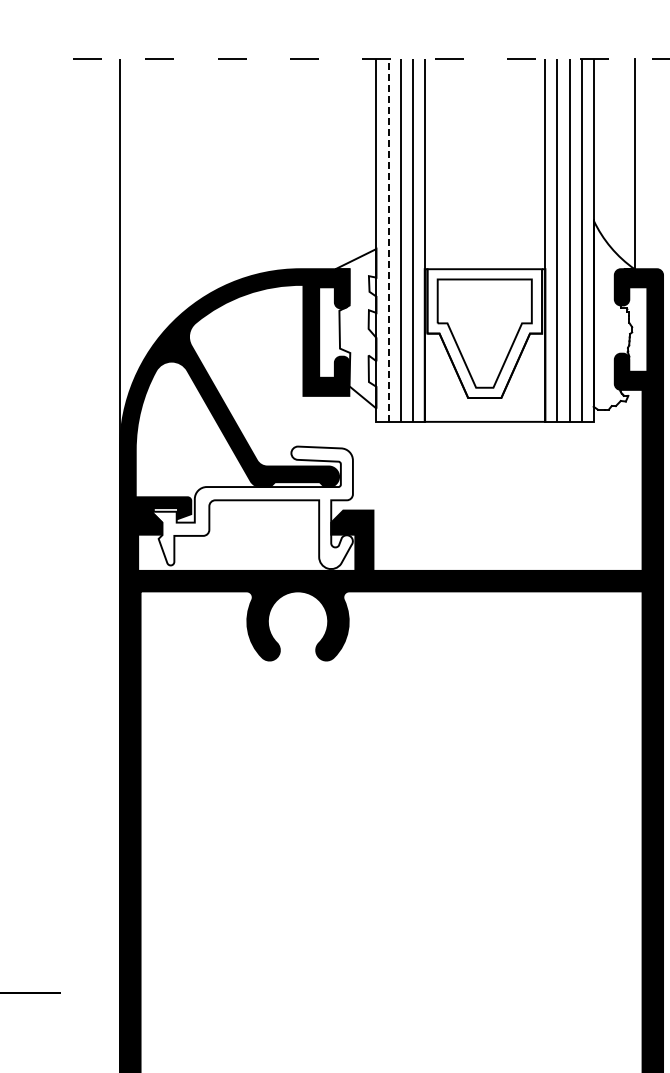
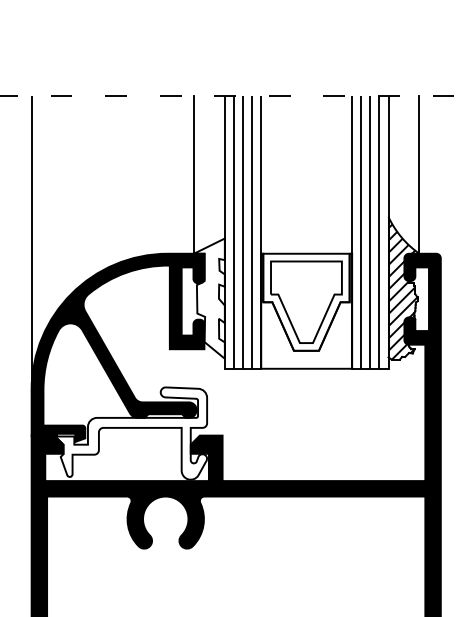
line: (335, 164) -> (193, 174), added
line: (388, 240) -> (233, 232), dashed -> solid
hatch: (612, 319) -> (402, 291), added

